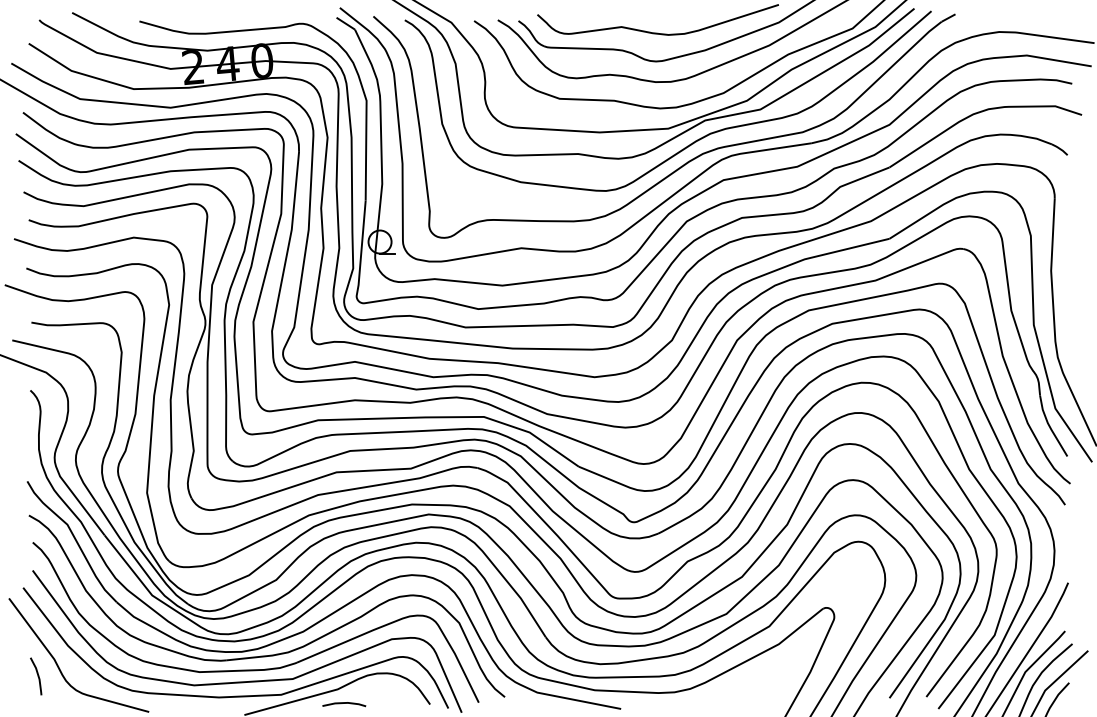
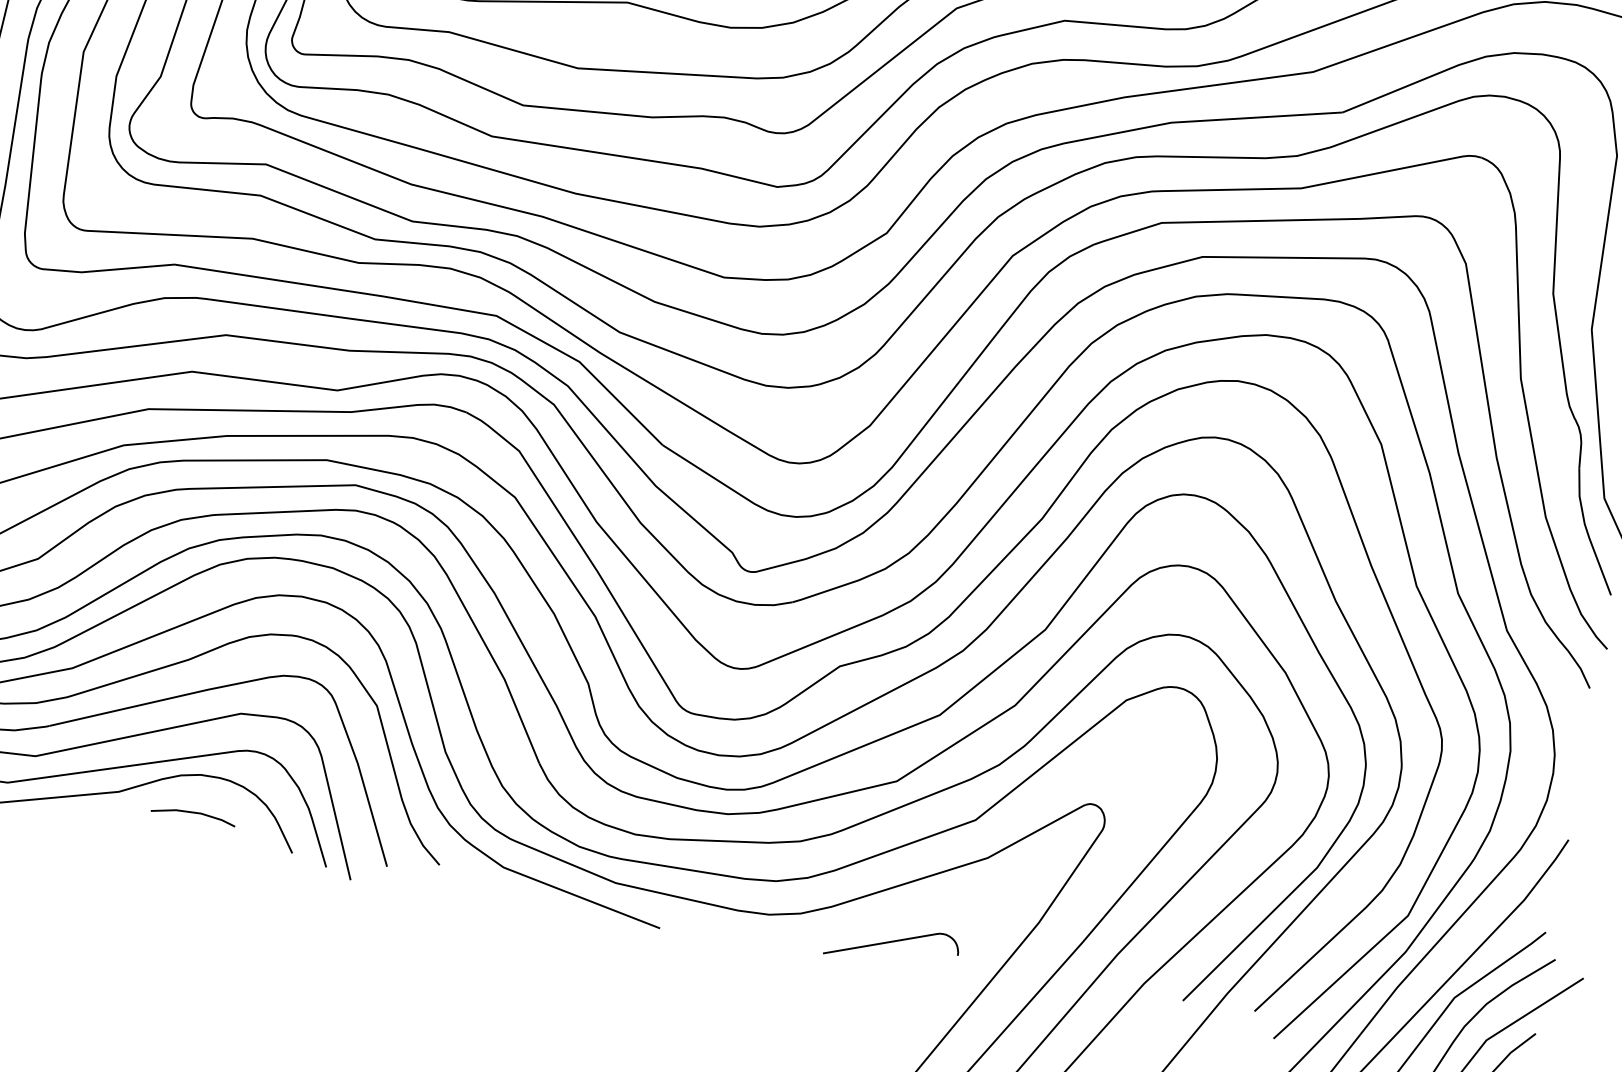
curve: (738, 695) -> (891, 943), added
line: (344, 703) -> (194, 813), moved

